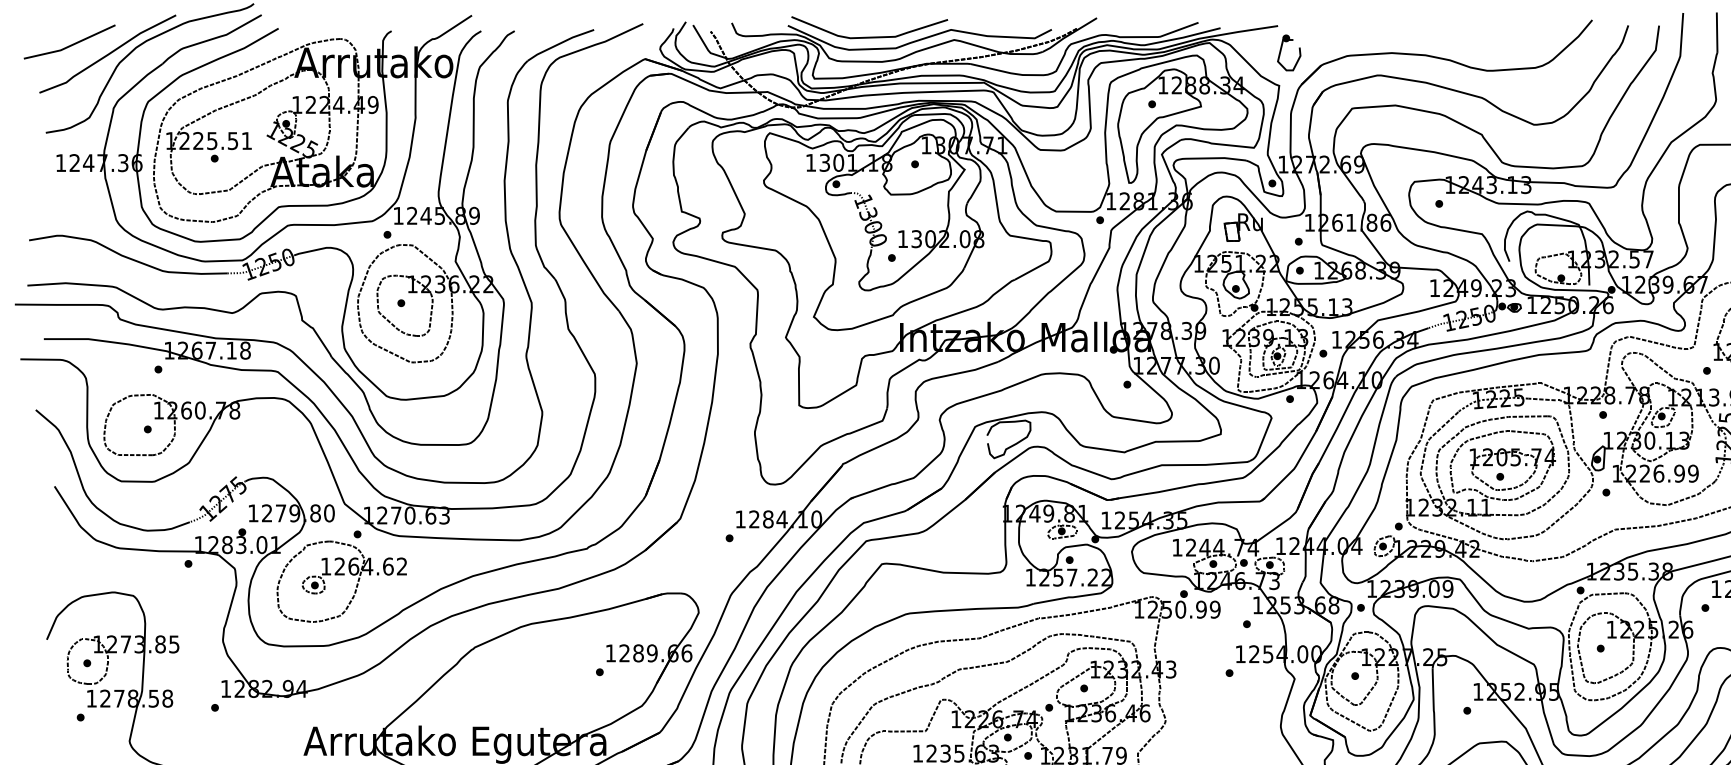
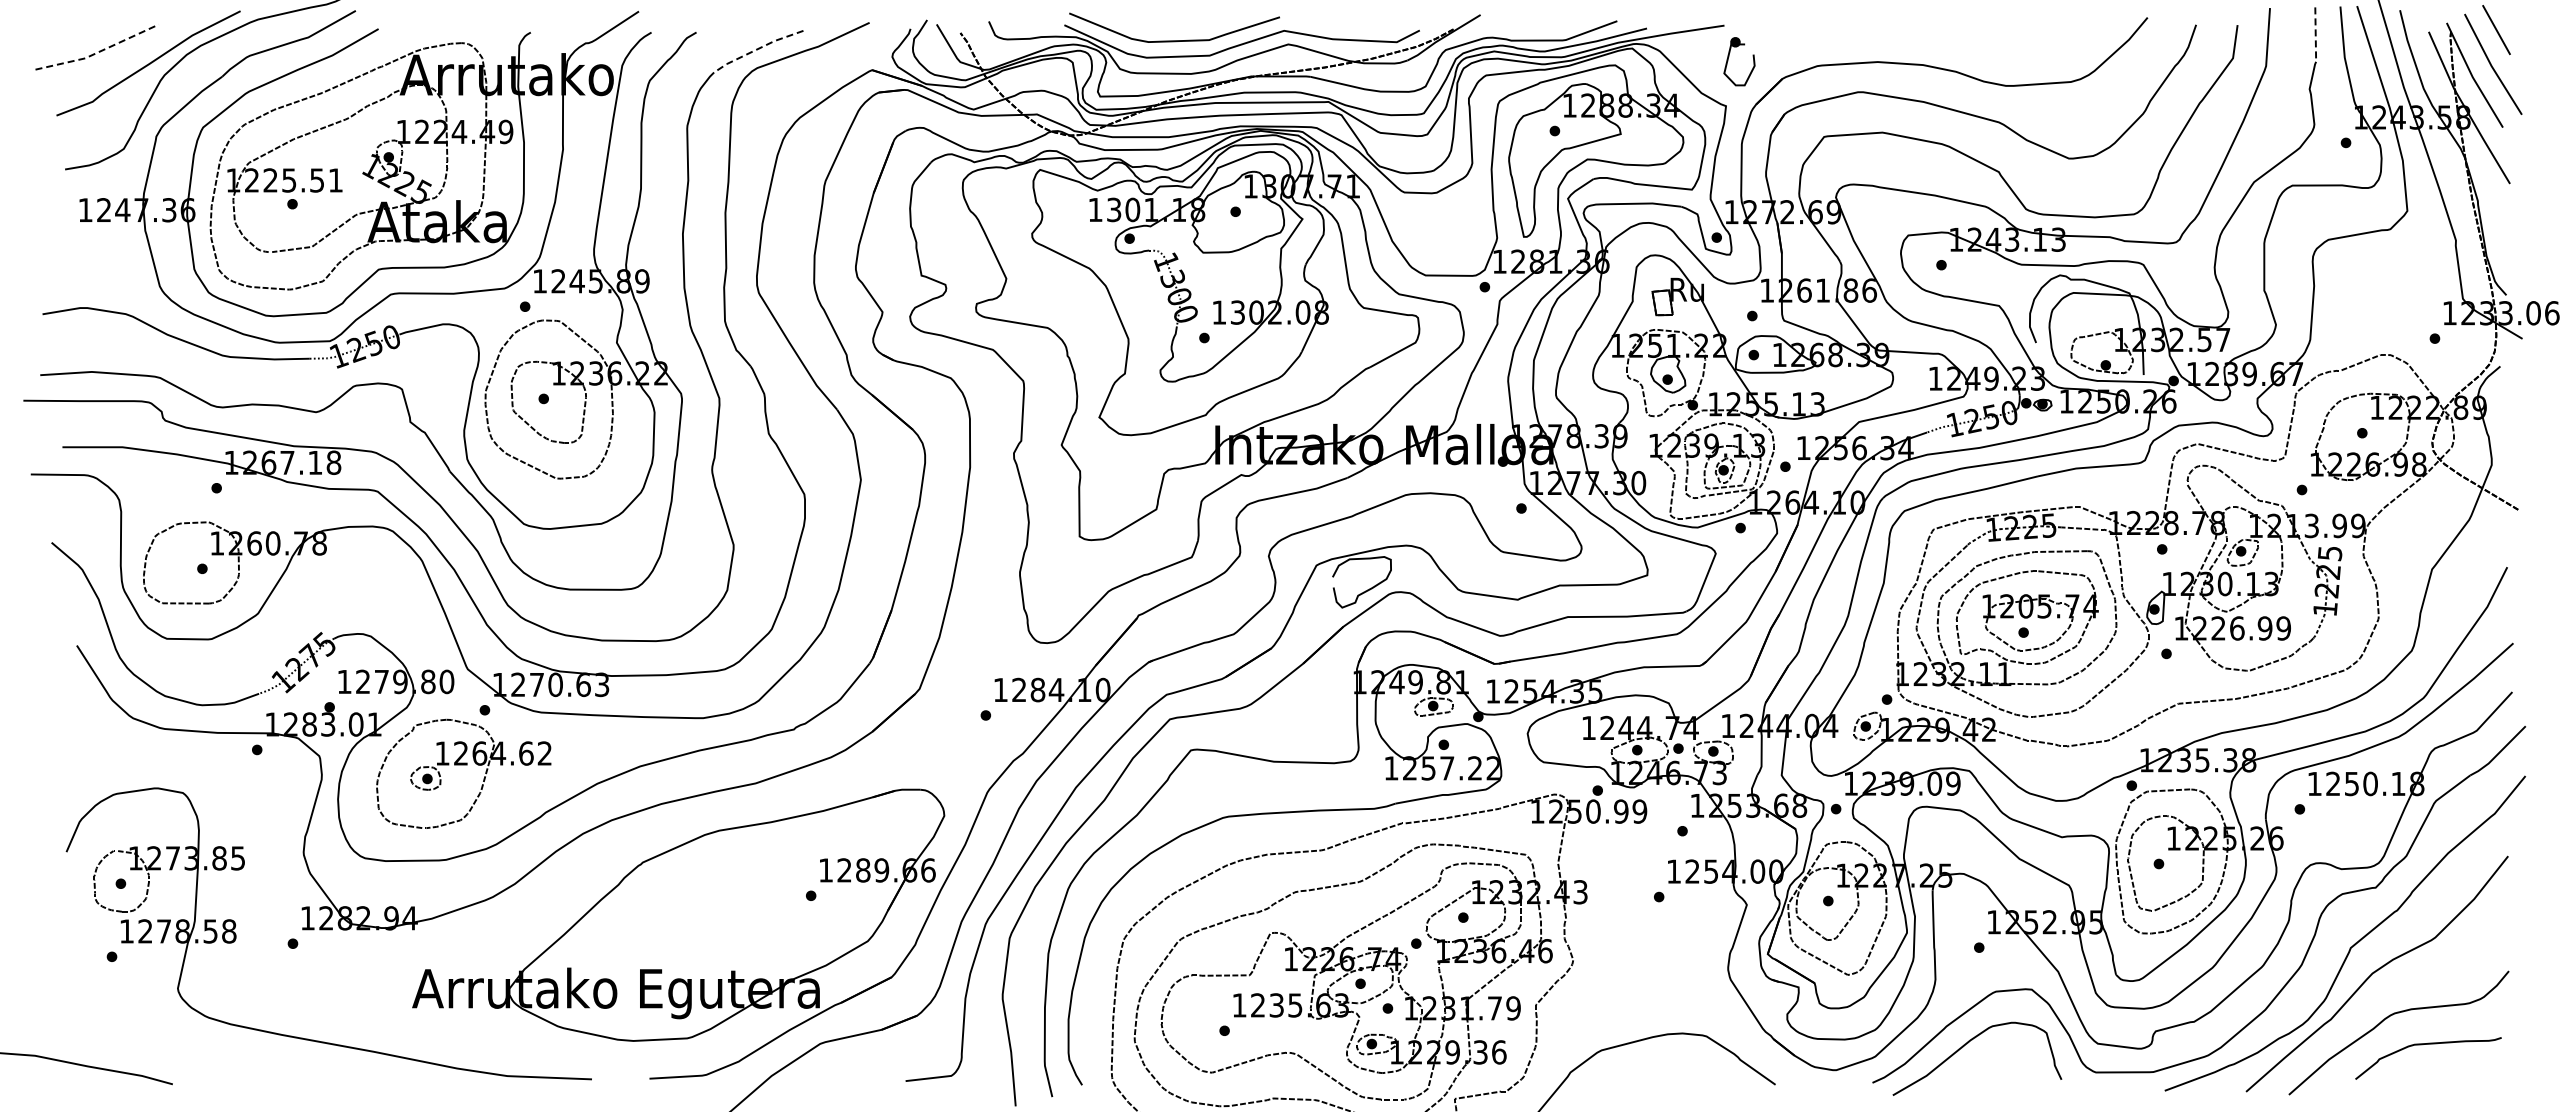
line: (1716, 33) -> (2315, 35), solid -> dashed
line: (560, 43) -> (757, 49), solid -> dashed
line: (70, 45) -> (98, 52), solid -> dashed

